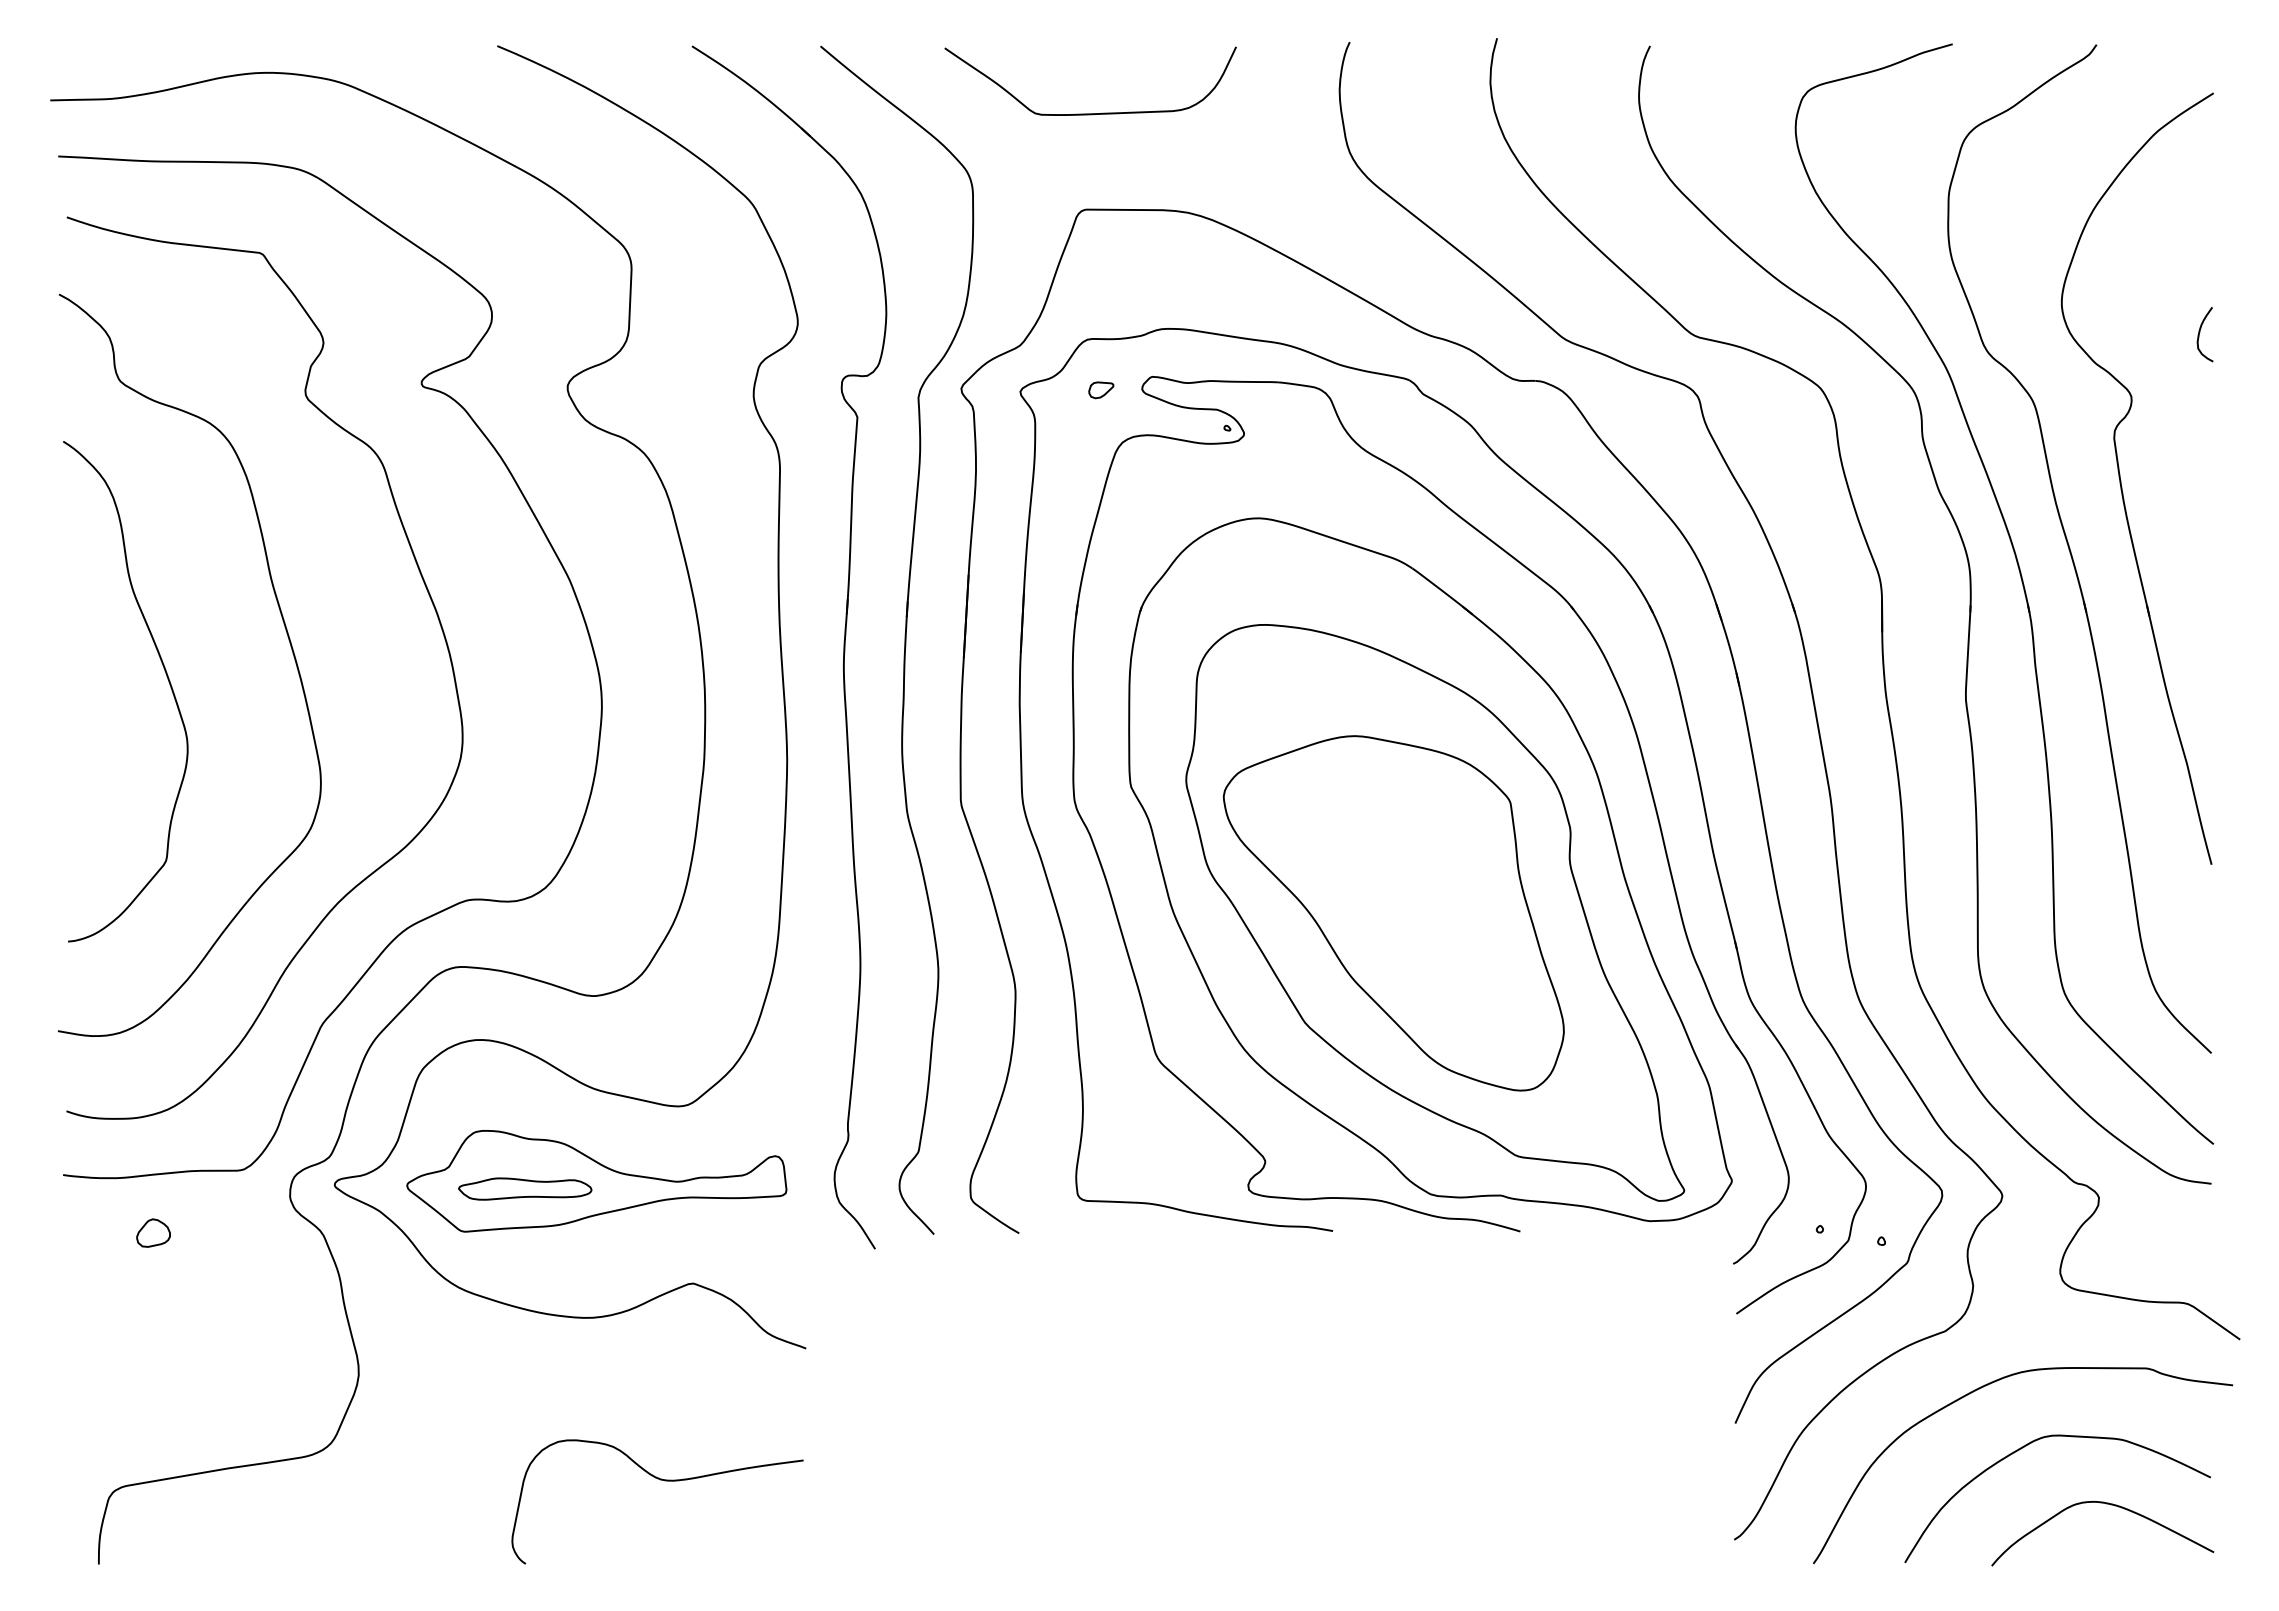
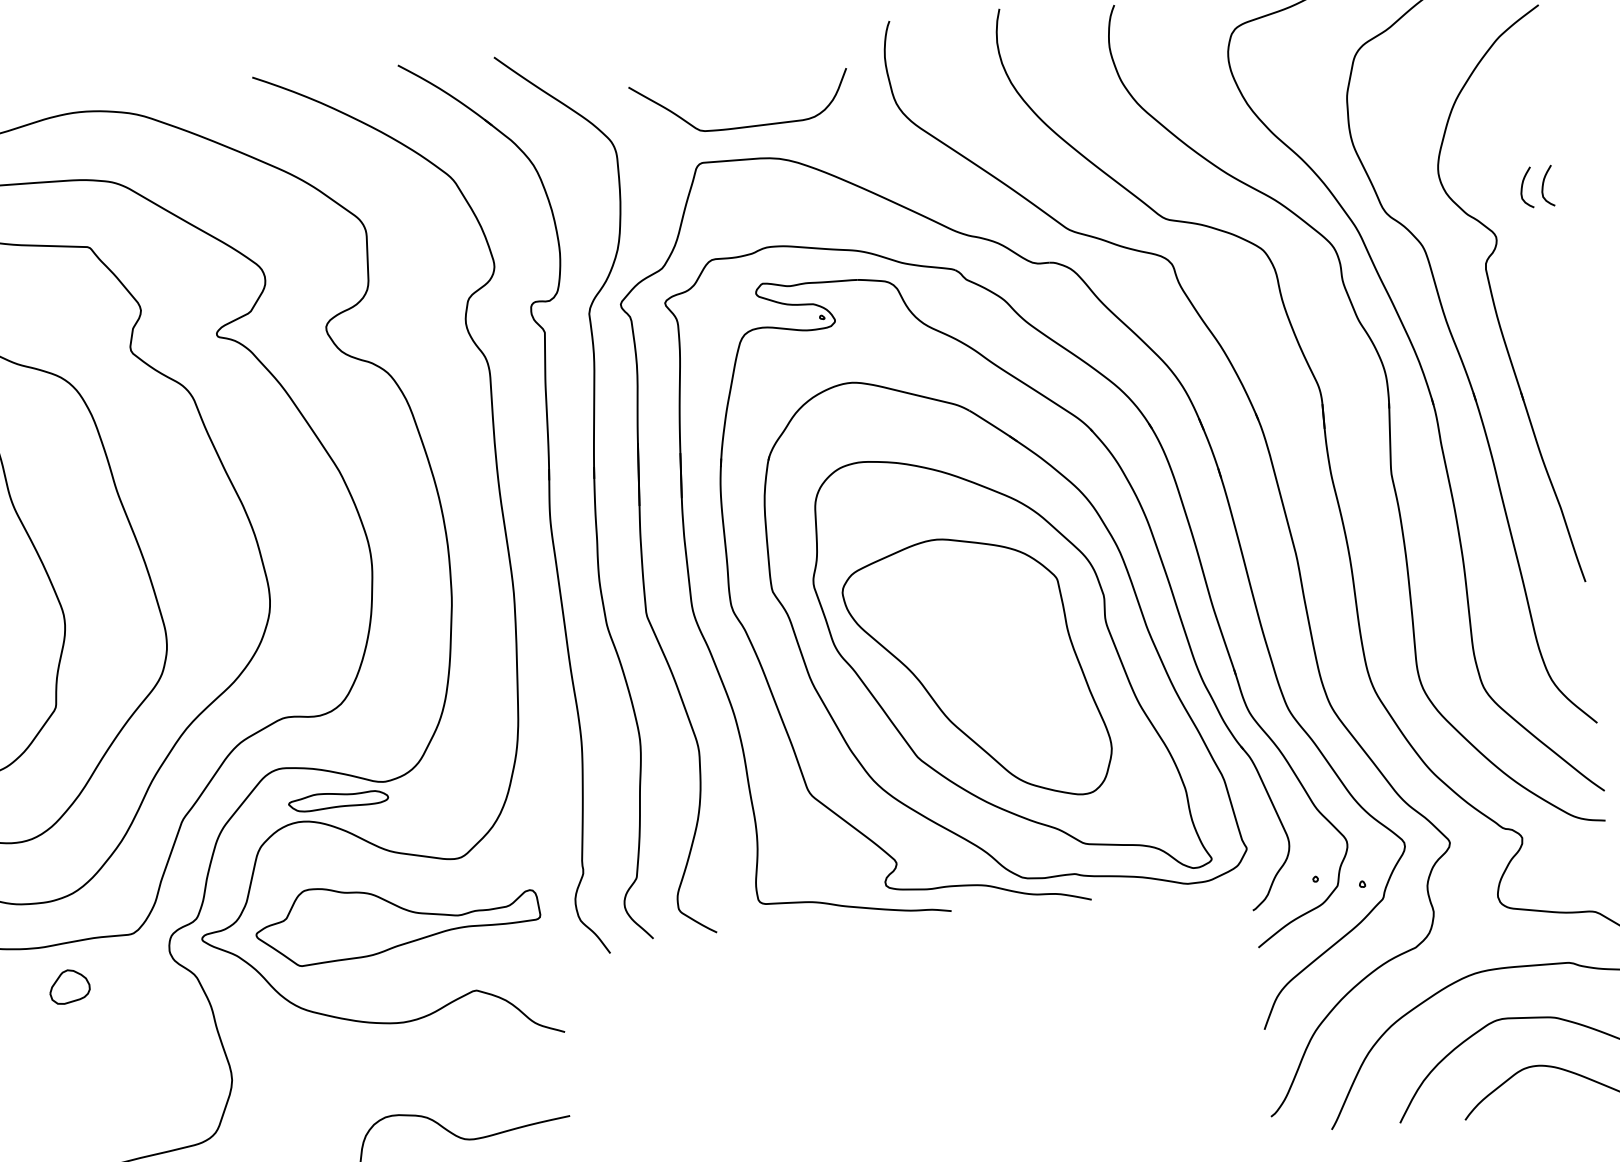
curve: (1090, 113) -> (741, 127), moved
curve: (2172, 332) -> (1522, 186), added
part: (1101, 390) -> (725, 297), removed
part: (525, 1188) -> (338, 800), moved
part: (153, 1232) -> (69, 986), size x1.6

